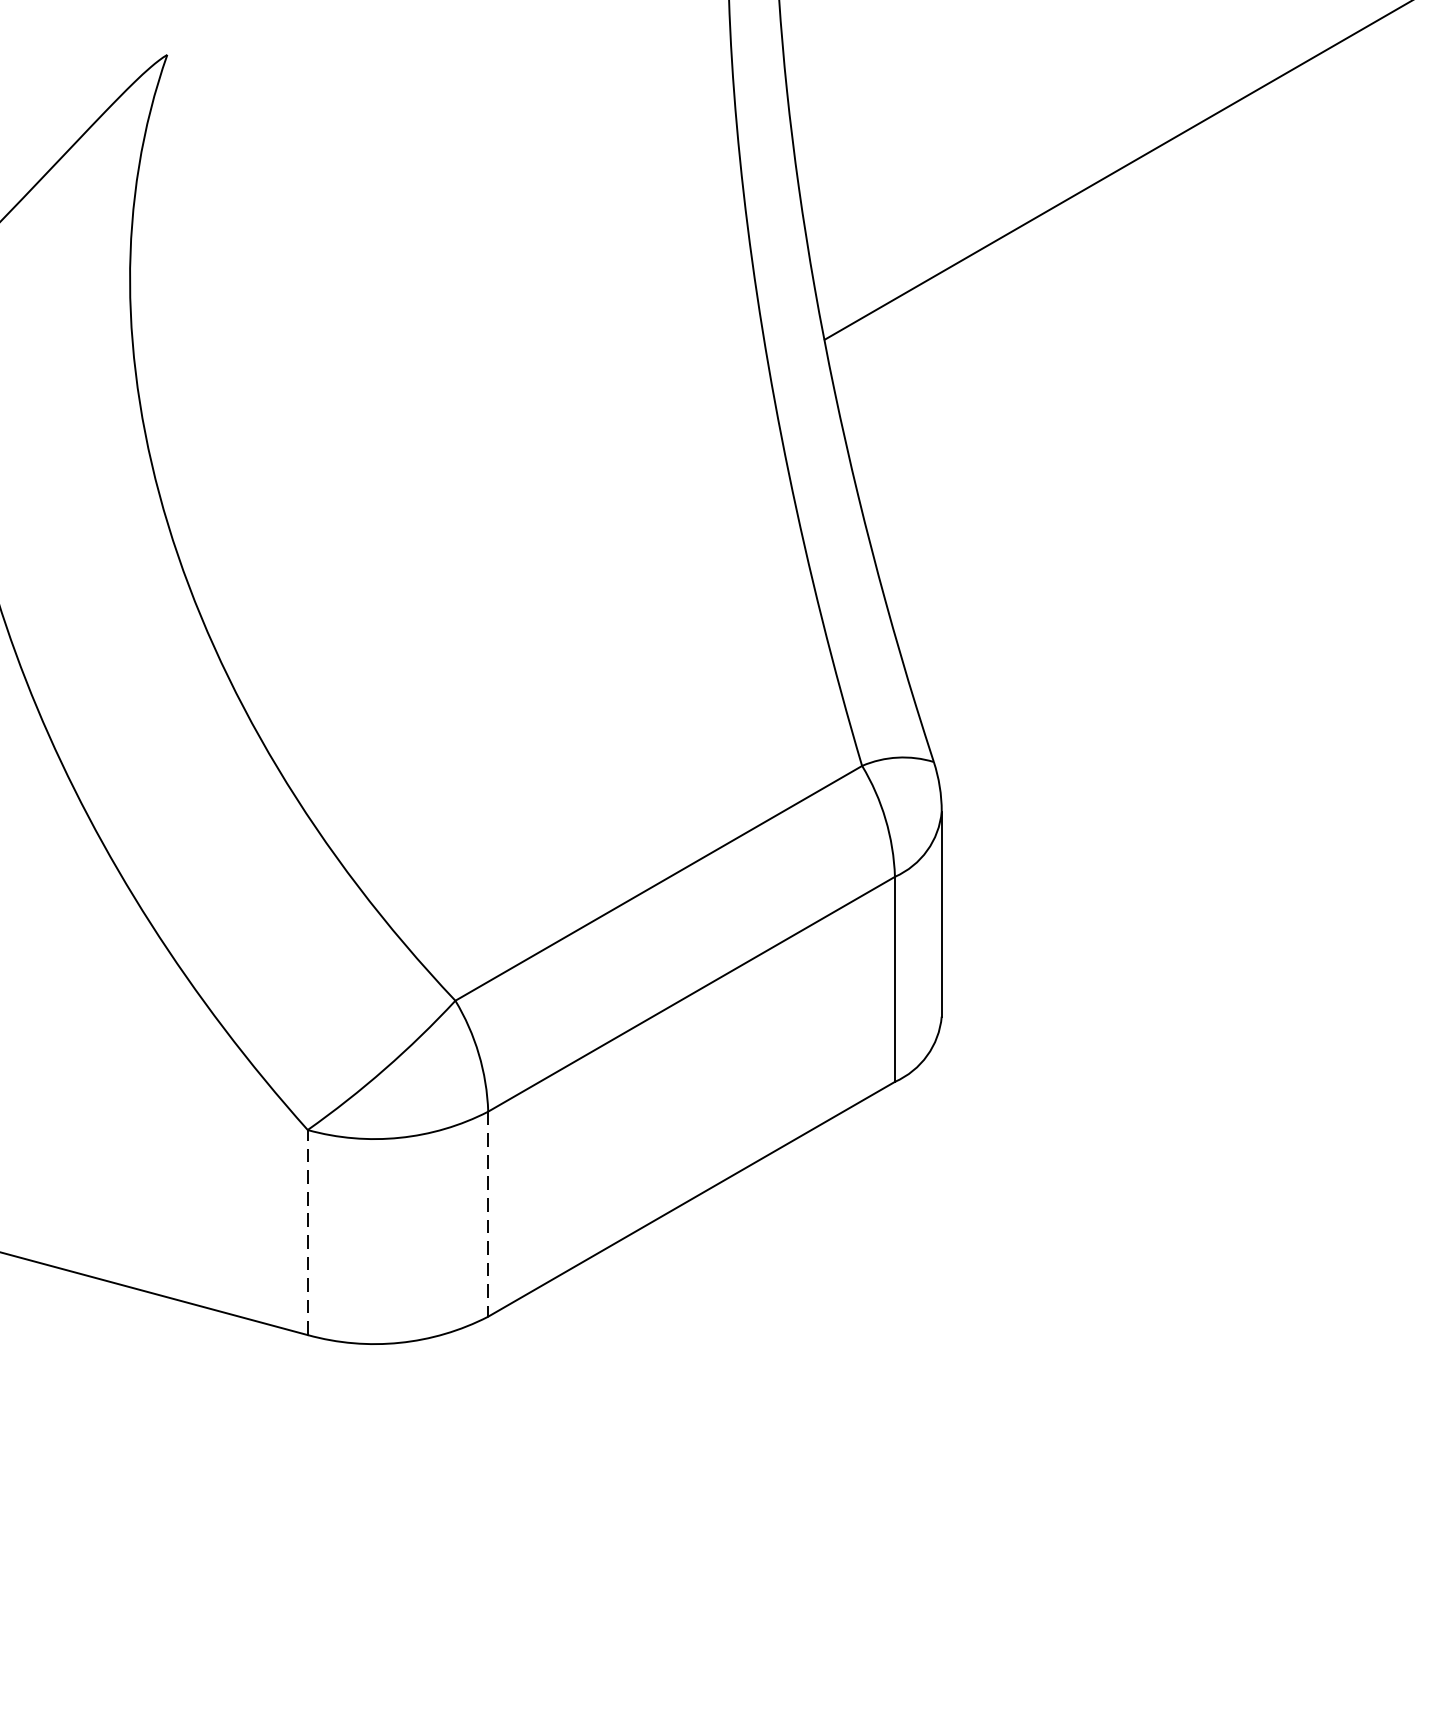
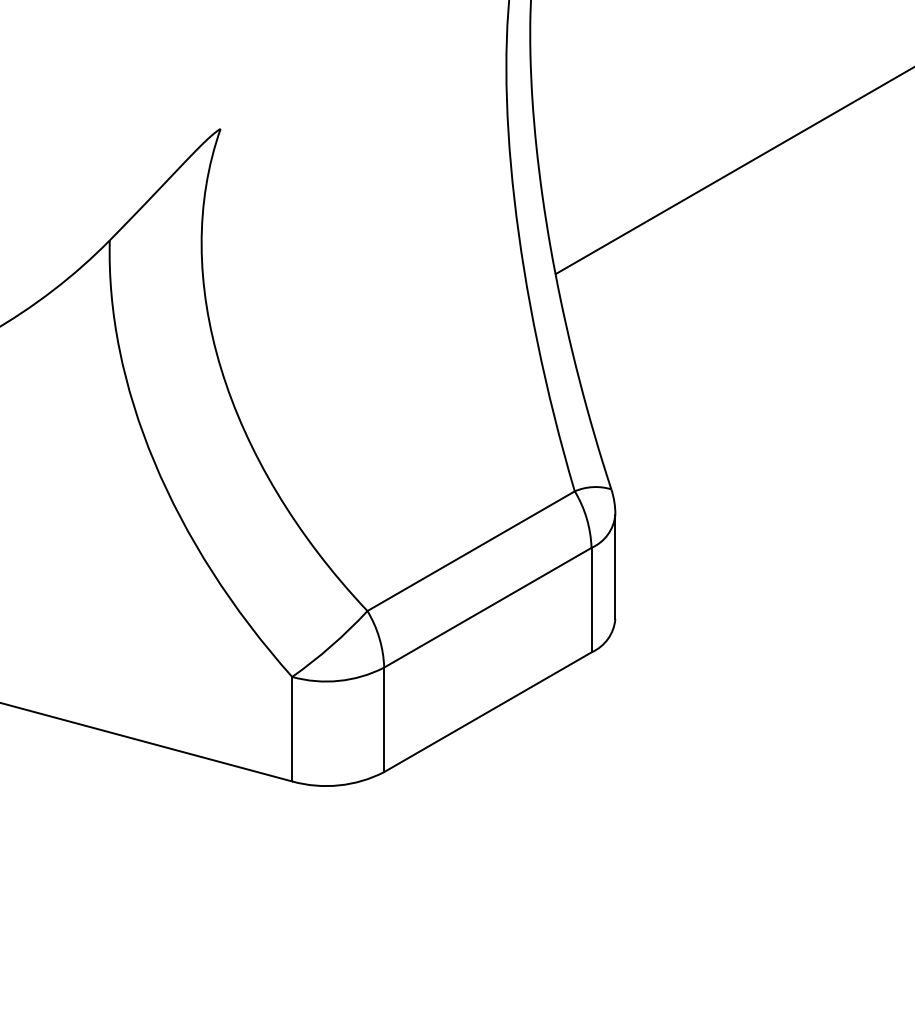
line: (488, 1215) -> (384, 720), dashed -> solid
line: (308, 1231) -> (292, 728), dashed -> solid

